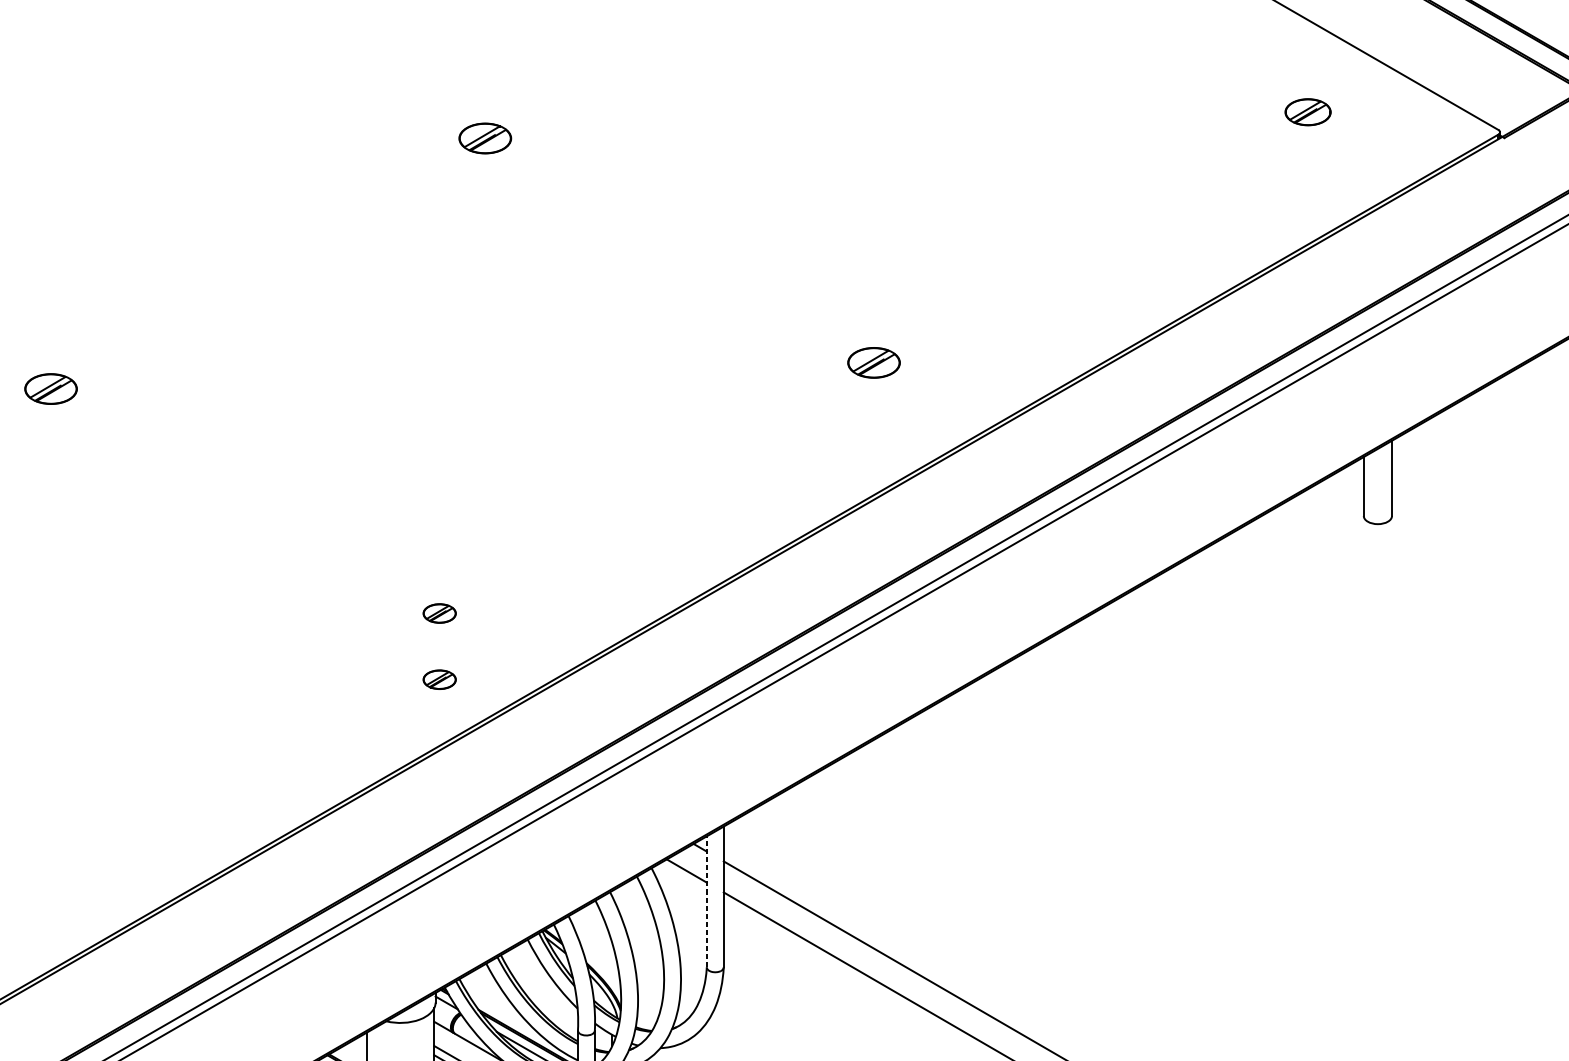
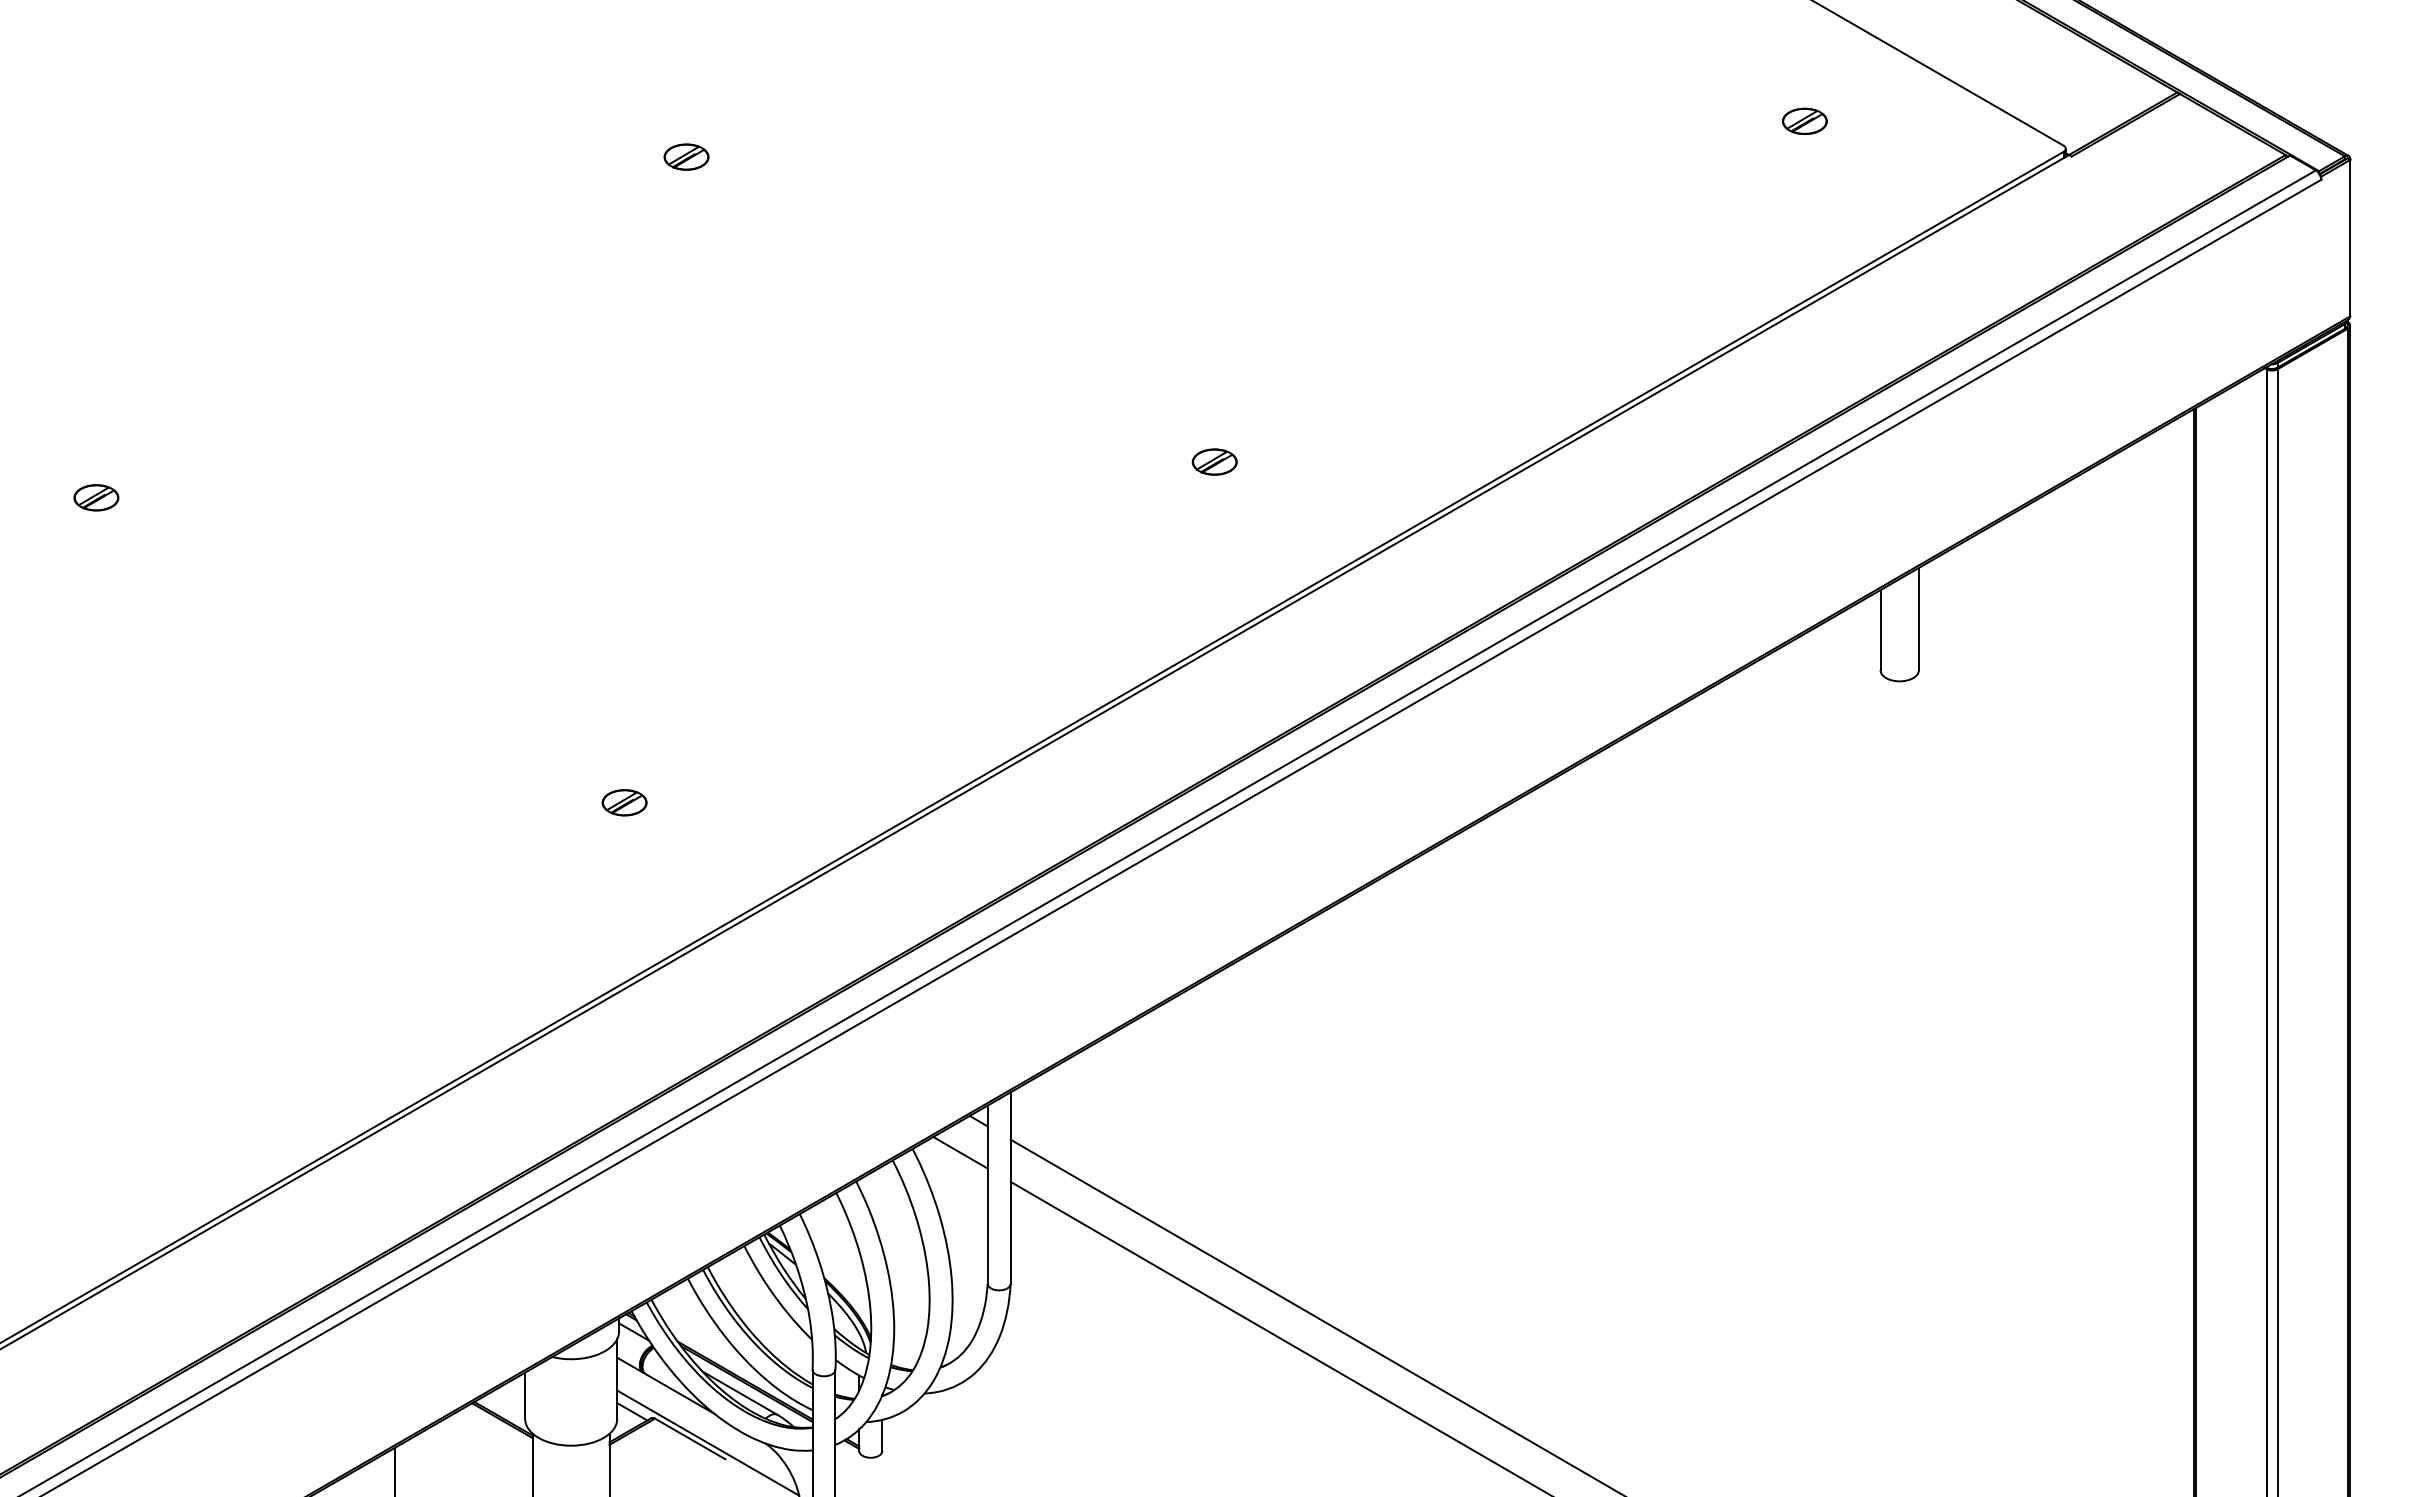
part: (1307, 111) -> (1804, 120), size x0.71
part: (485, 137) -> (686, 156), size x0.62
part: (873, 362) -> (1214, 461), size x0.62
part: (51, 388) -> (96, 497), size x0.62
part: (439, 679) -> (624, 892), removed
line: (706, 901) -> (987, 1194), dashed -> solid

